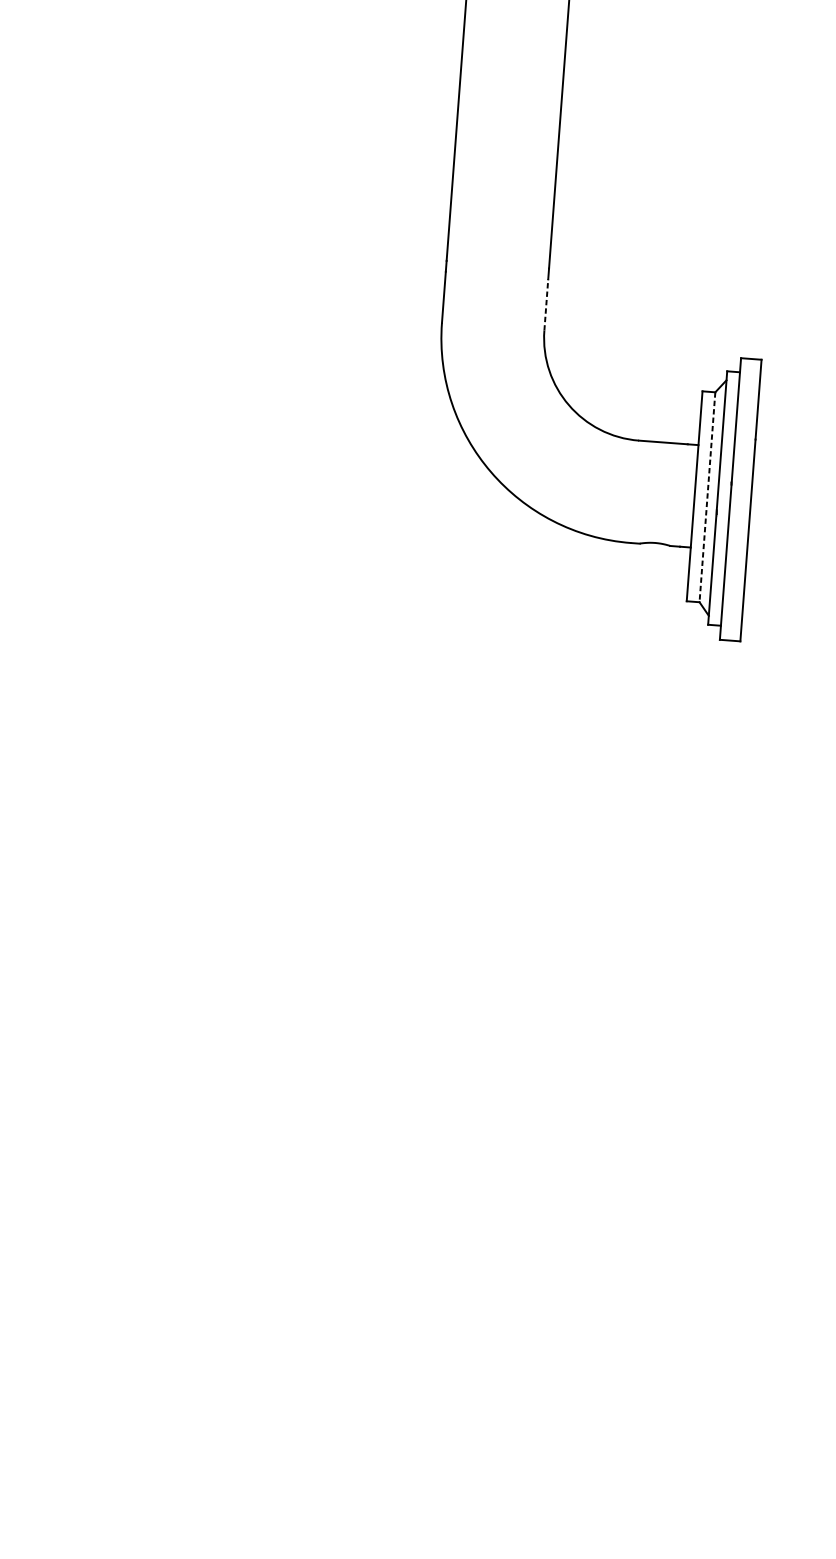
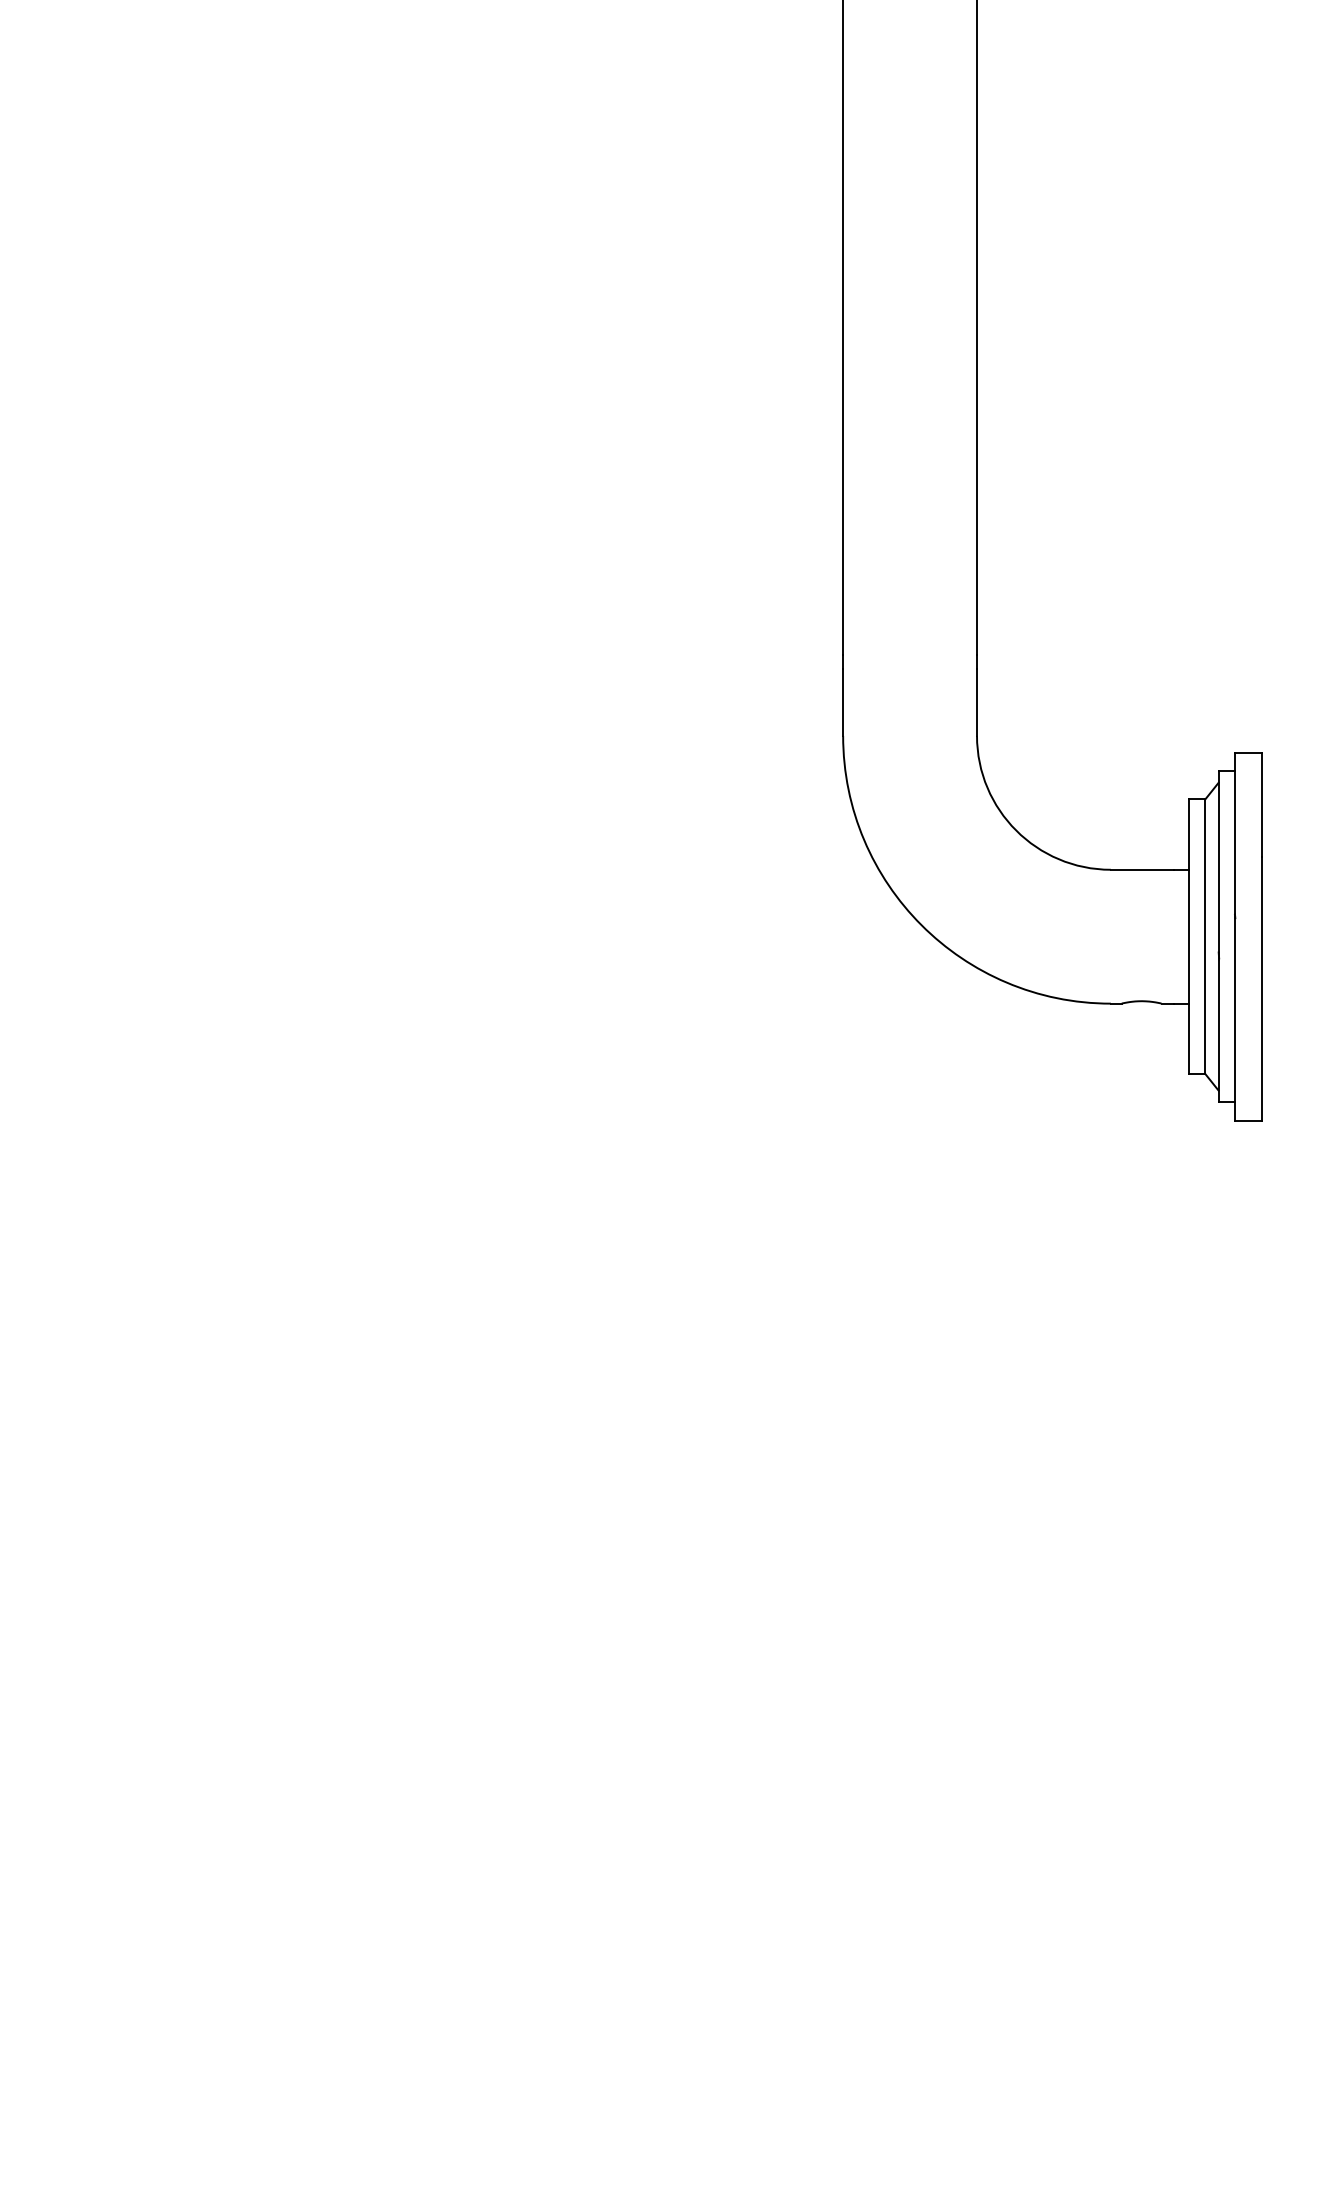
line: (546, 304) -> (977, 701), dashed -> solid
line: (707, 497) -> (1205, 937), dashed -> solid

